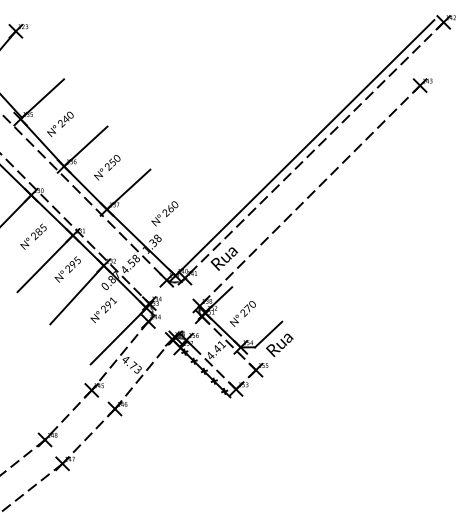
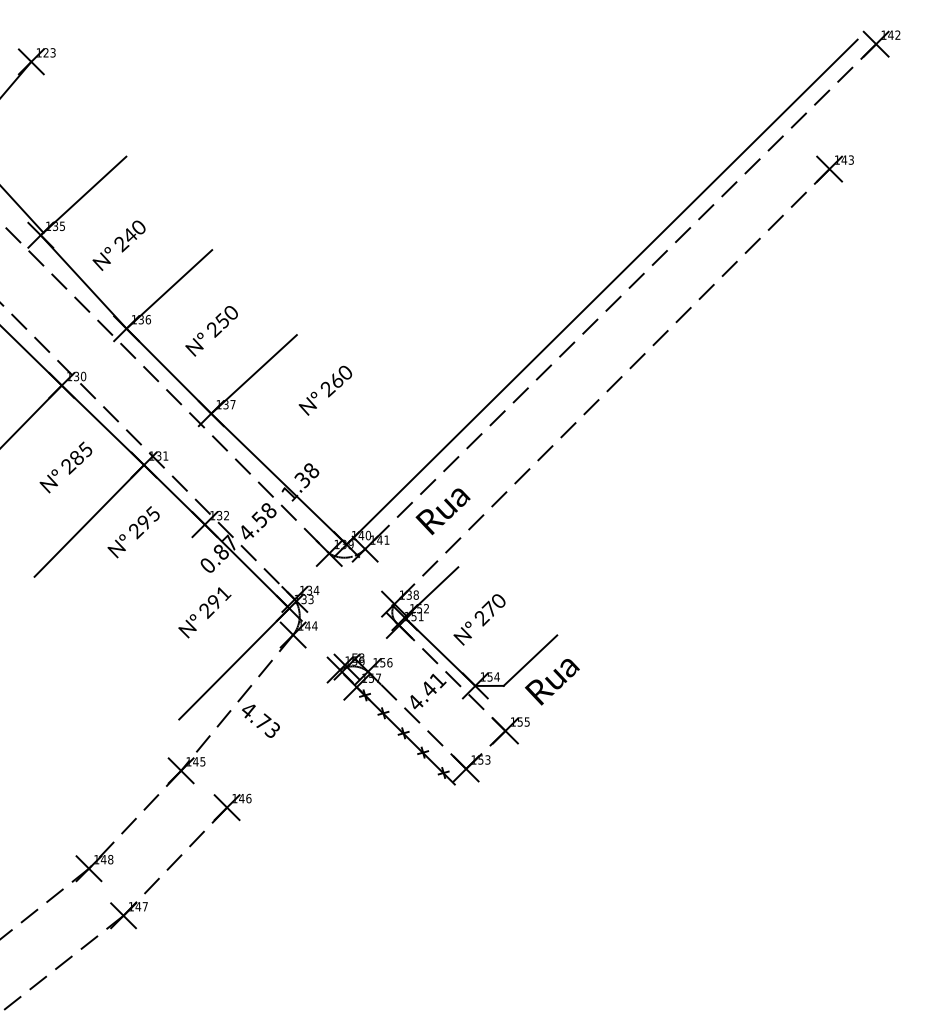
text: (164, 213) -> (324, 389), moved
line: (76, 294) -> (151, 581), removed
line: (143, 373) -> (283, 737), removed

